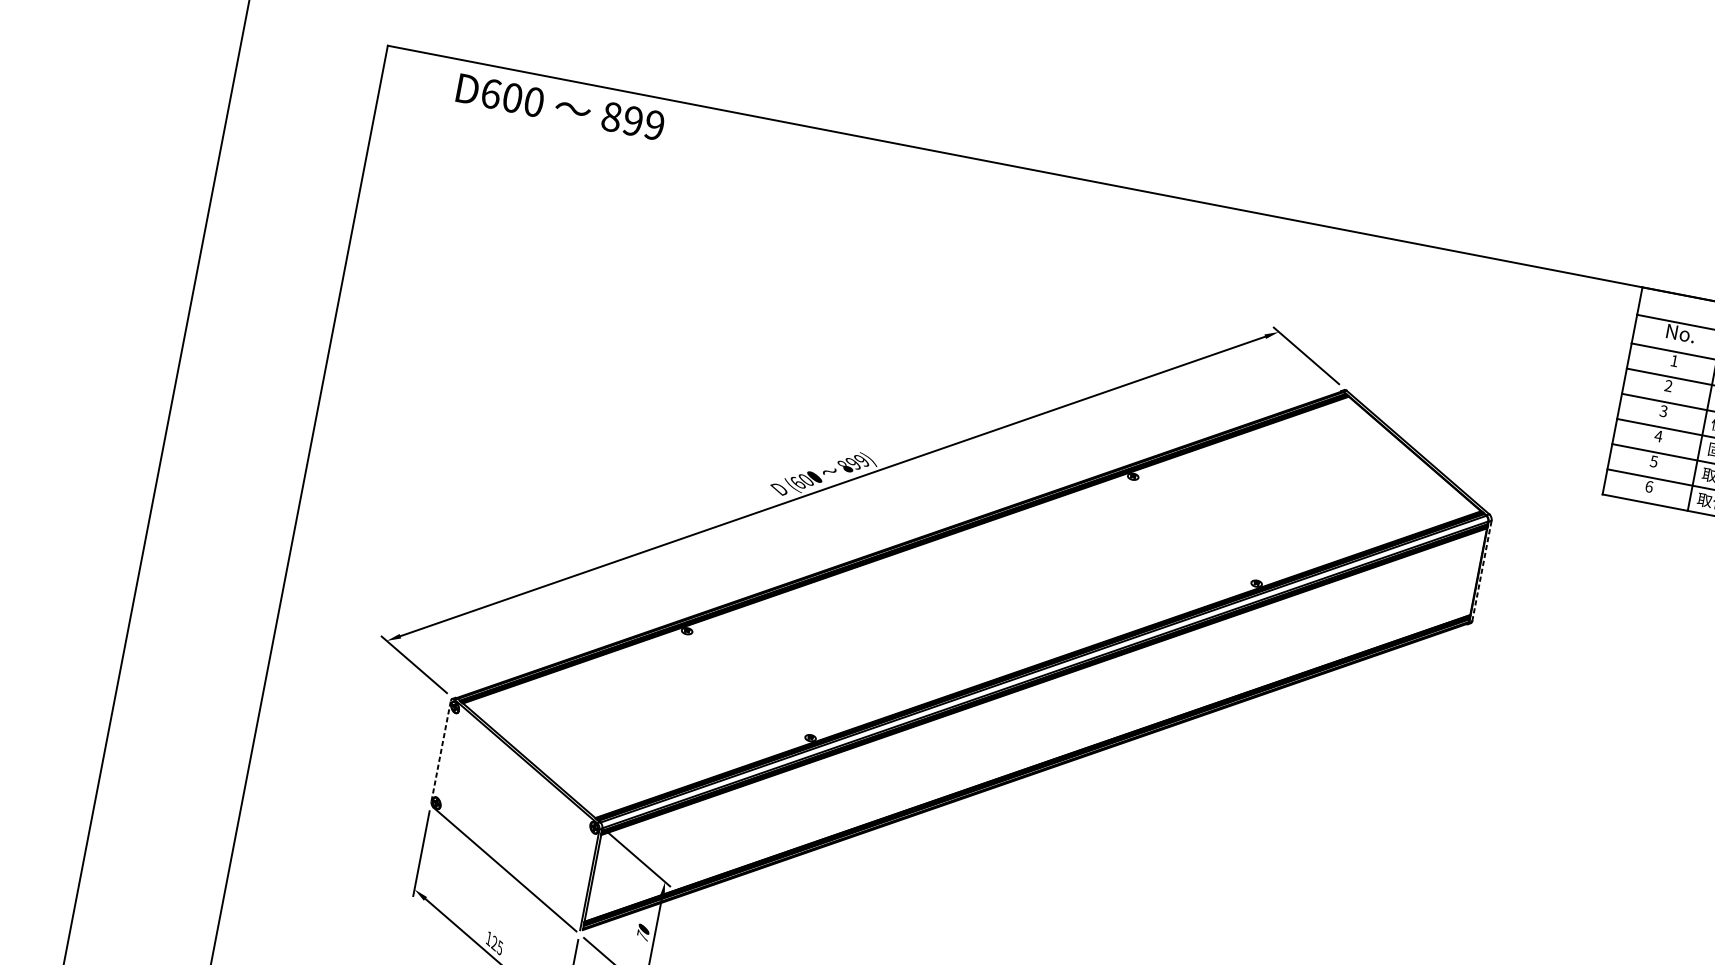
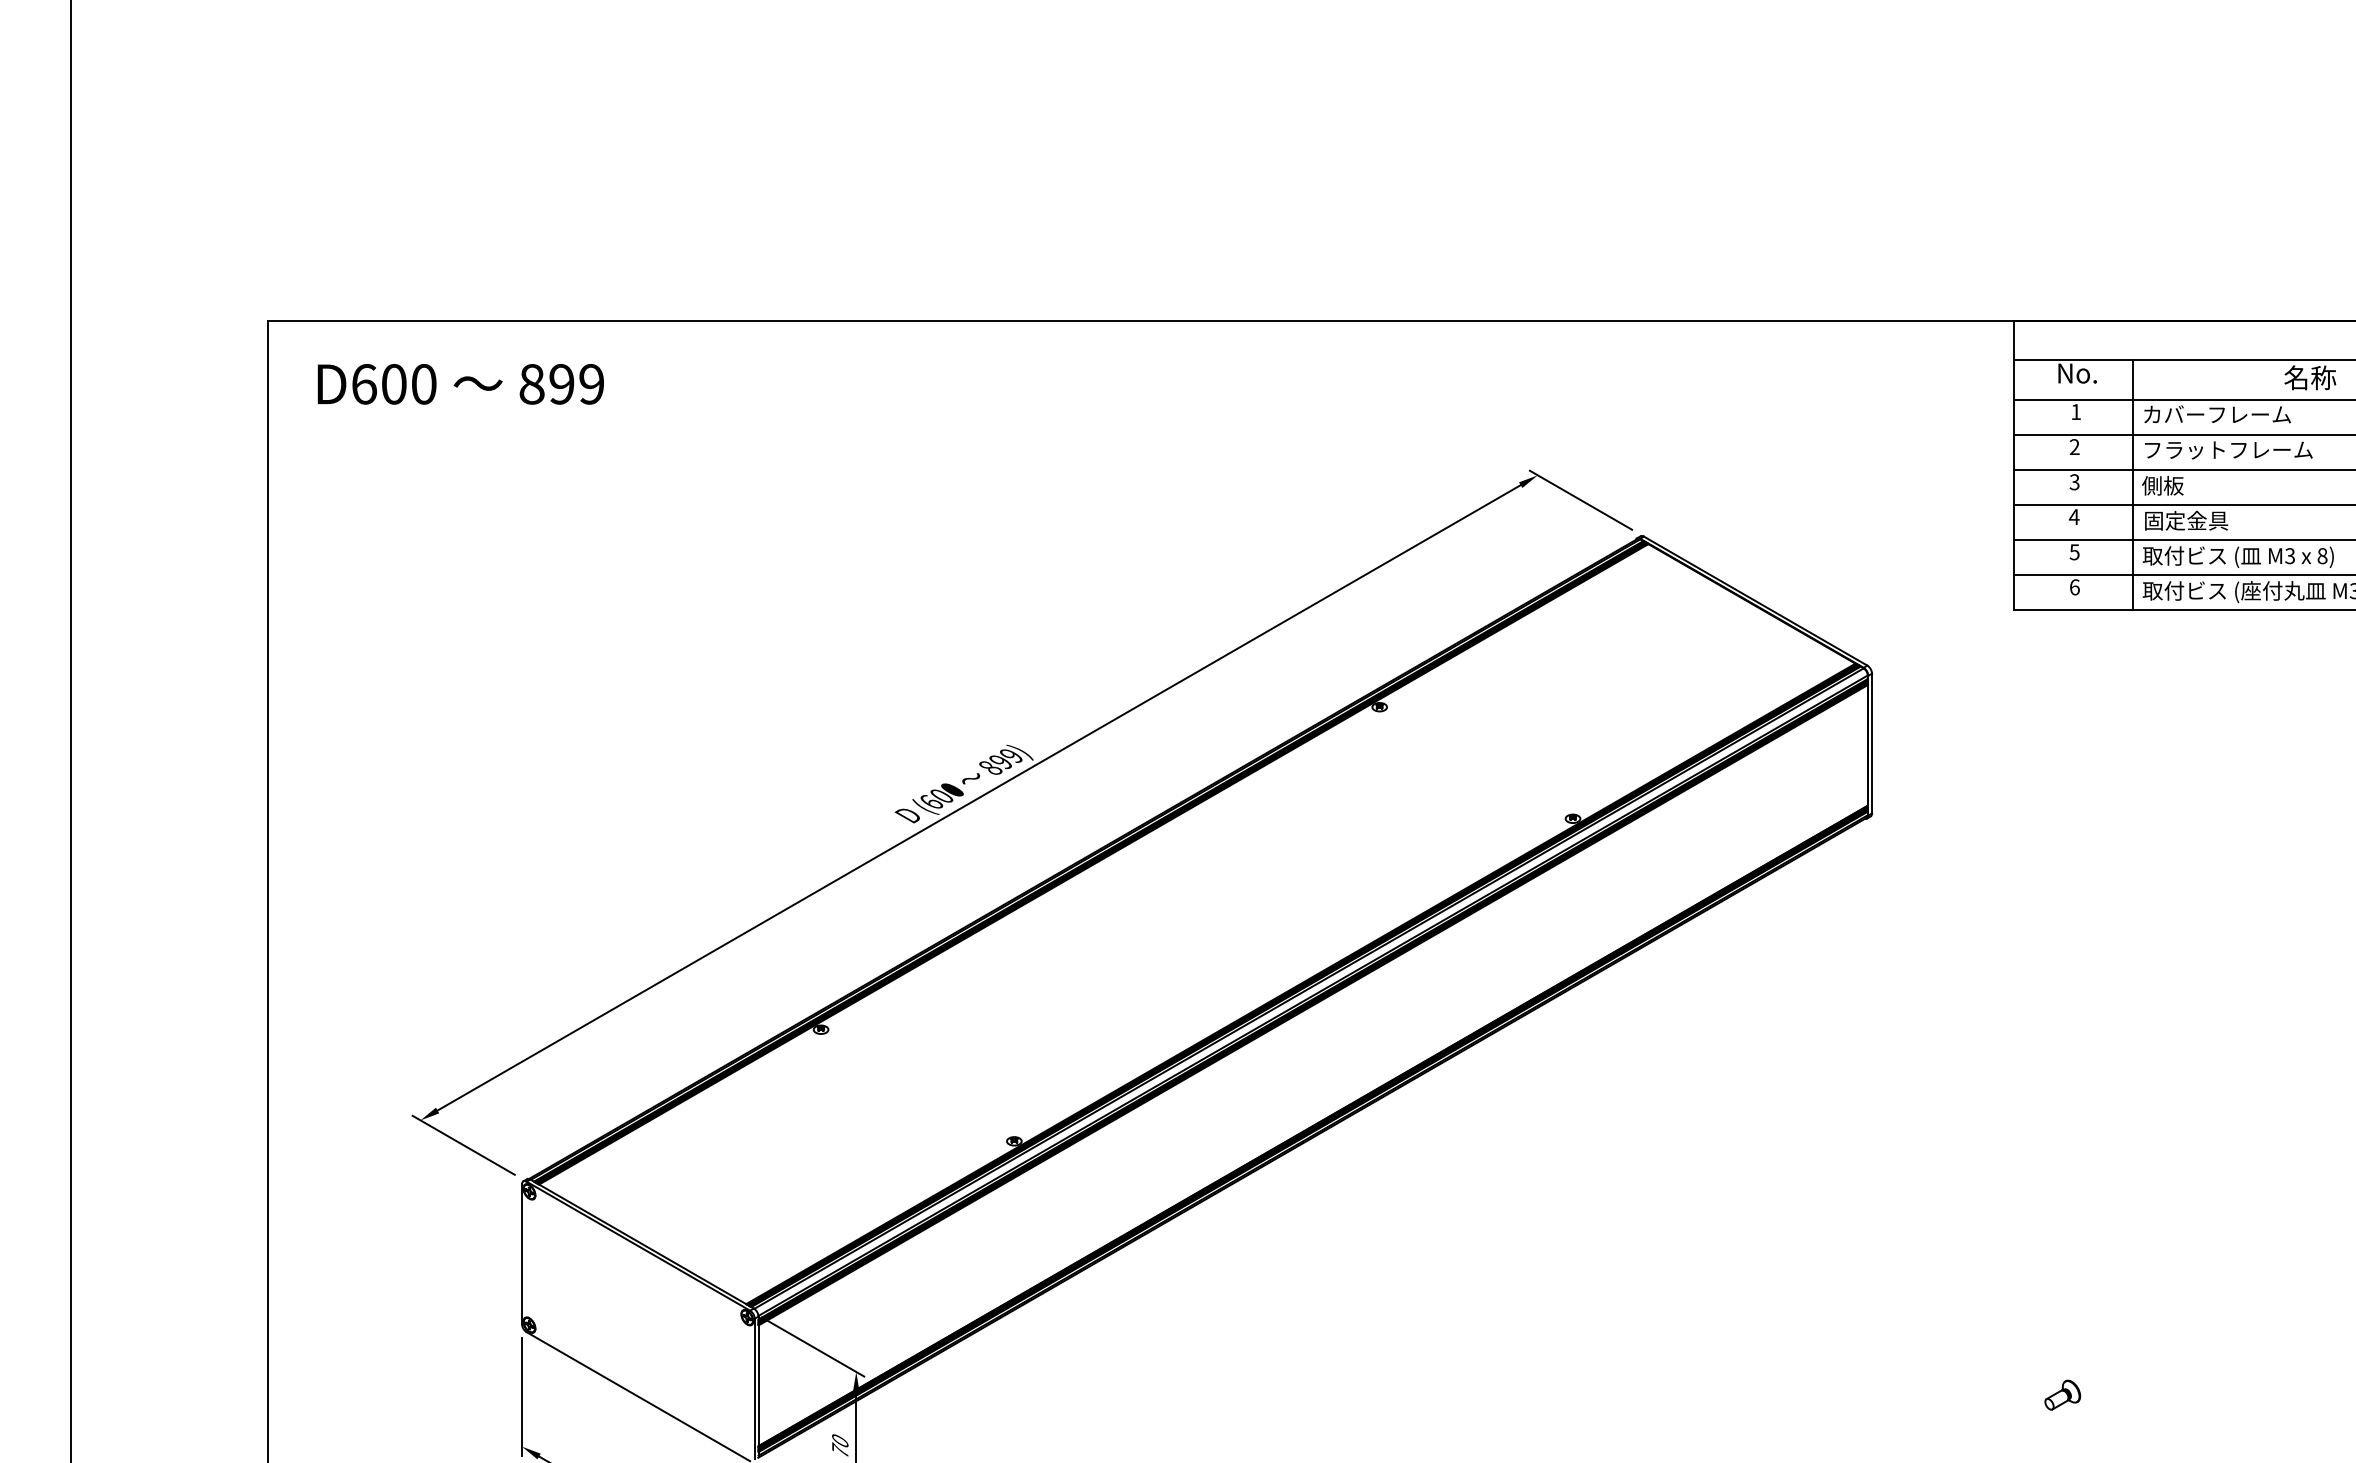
text: (560, 107) -> (460, 384), moved
line: (1482, 571) -> (1872, 743), dashed -> solid
line: (441, 751) -> (522, 1254), dashed -> solid

